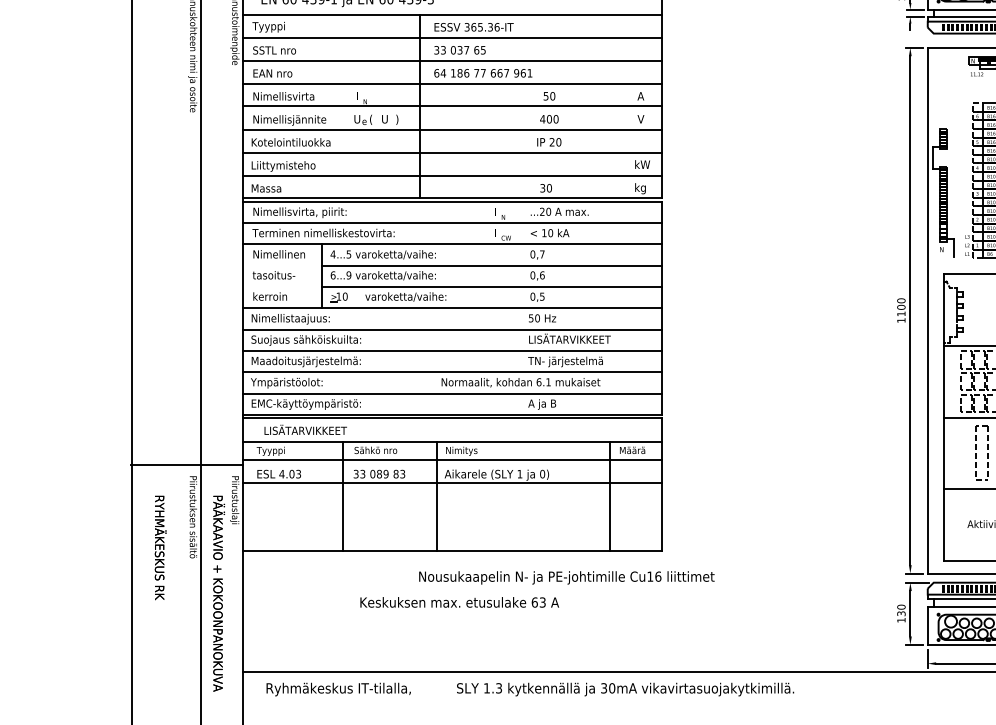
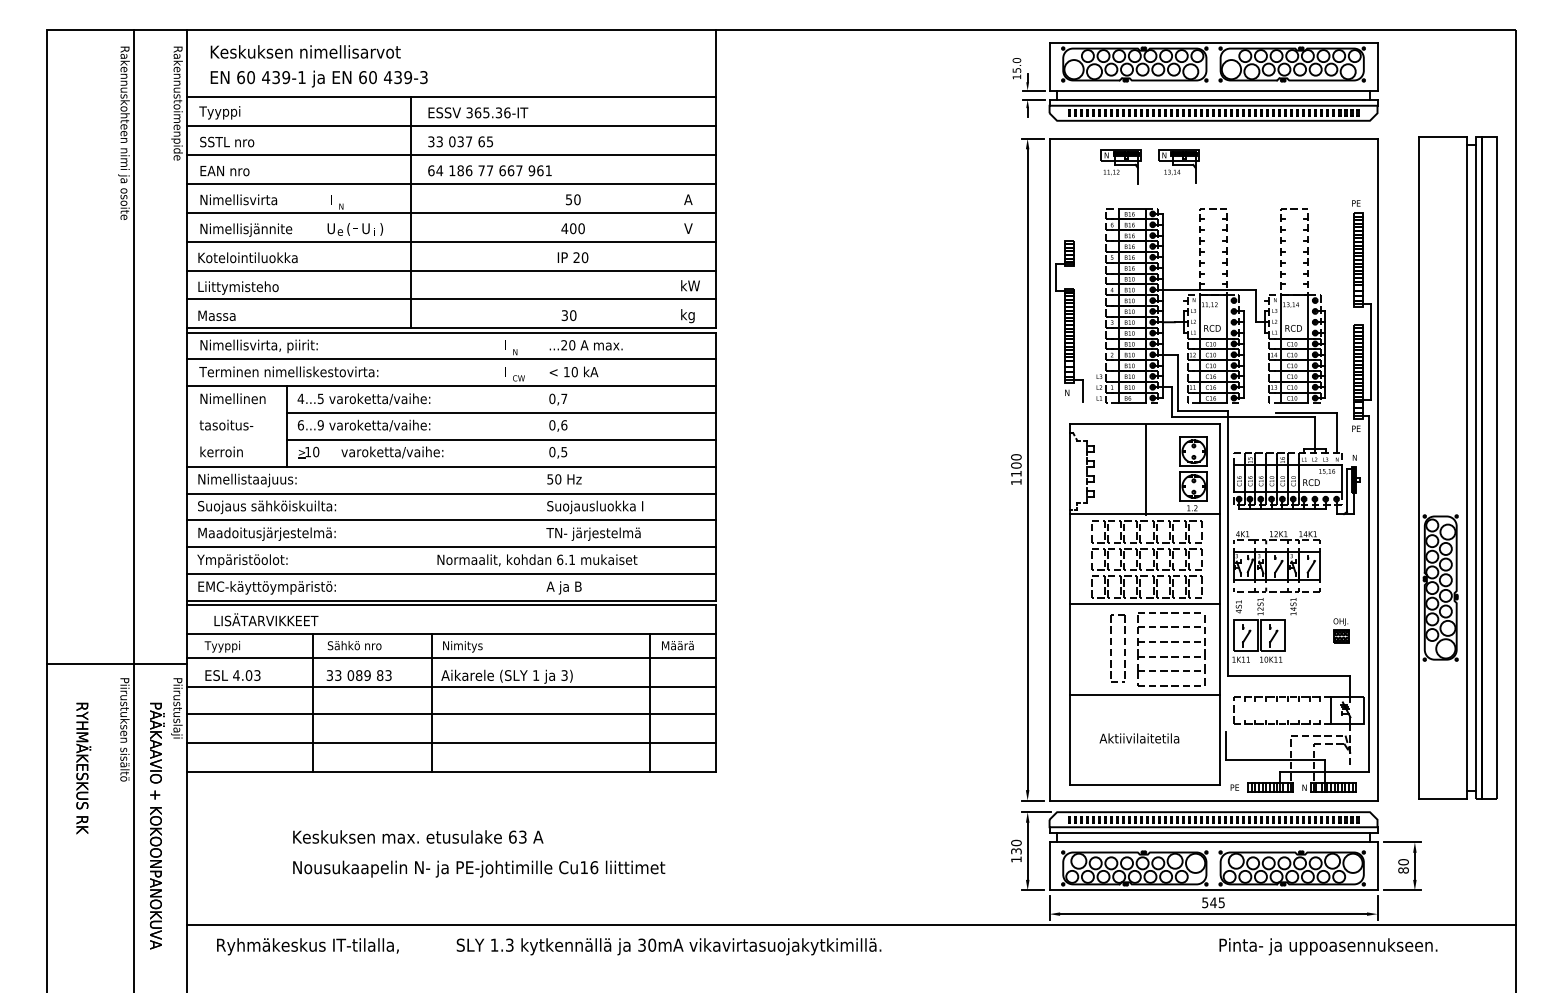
text: (569, 339) -> (598, 506), LISÄTARVIKKEET -> Suojausluokka I
text: (542, 474) -> (564, 675), 0) -> 3)
line: (452, 504) -> (451, 713), added
line: (452, 527) -> (451, 742), added
text: (567, 577) -> (479, 868), moved
text: (459, 601) -> (418, 836), moved

